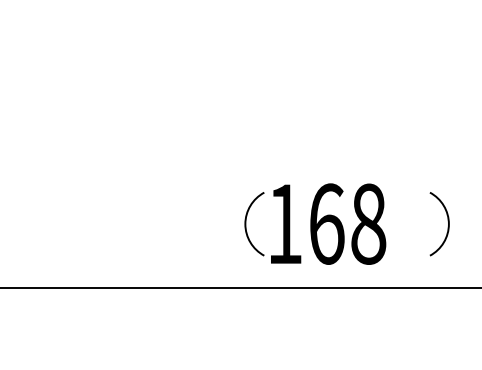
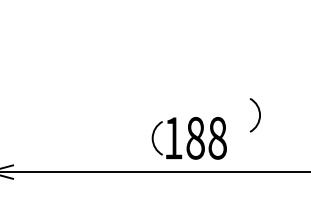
arc: (445, 218) -> (258, 112), moved
text: (326, 222) -> (195, 137), 168 -> 188

